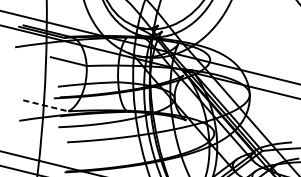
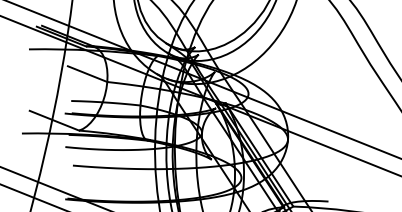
line: (45, 105) -> (54, 120), dashed -> solid

